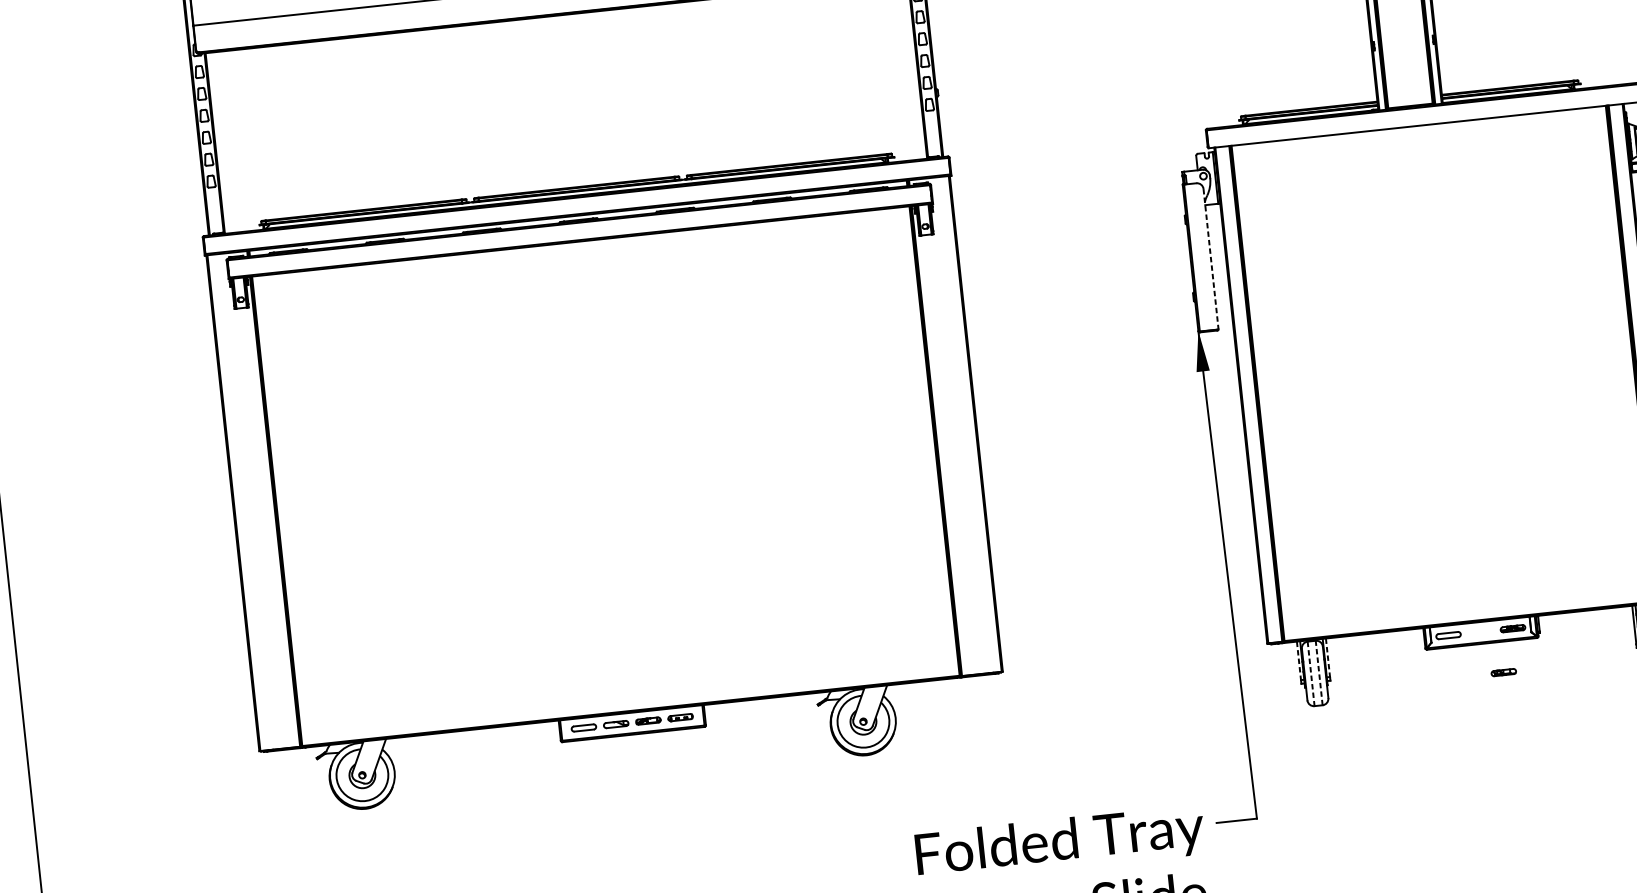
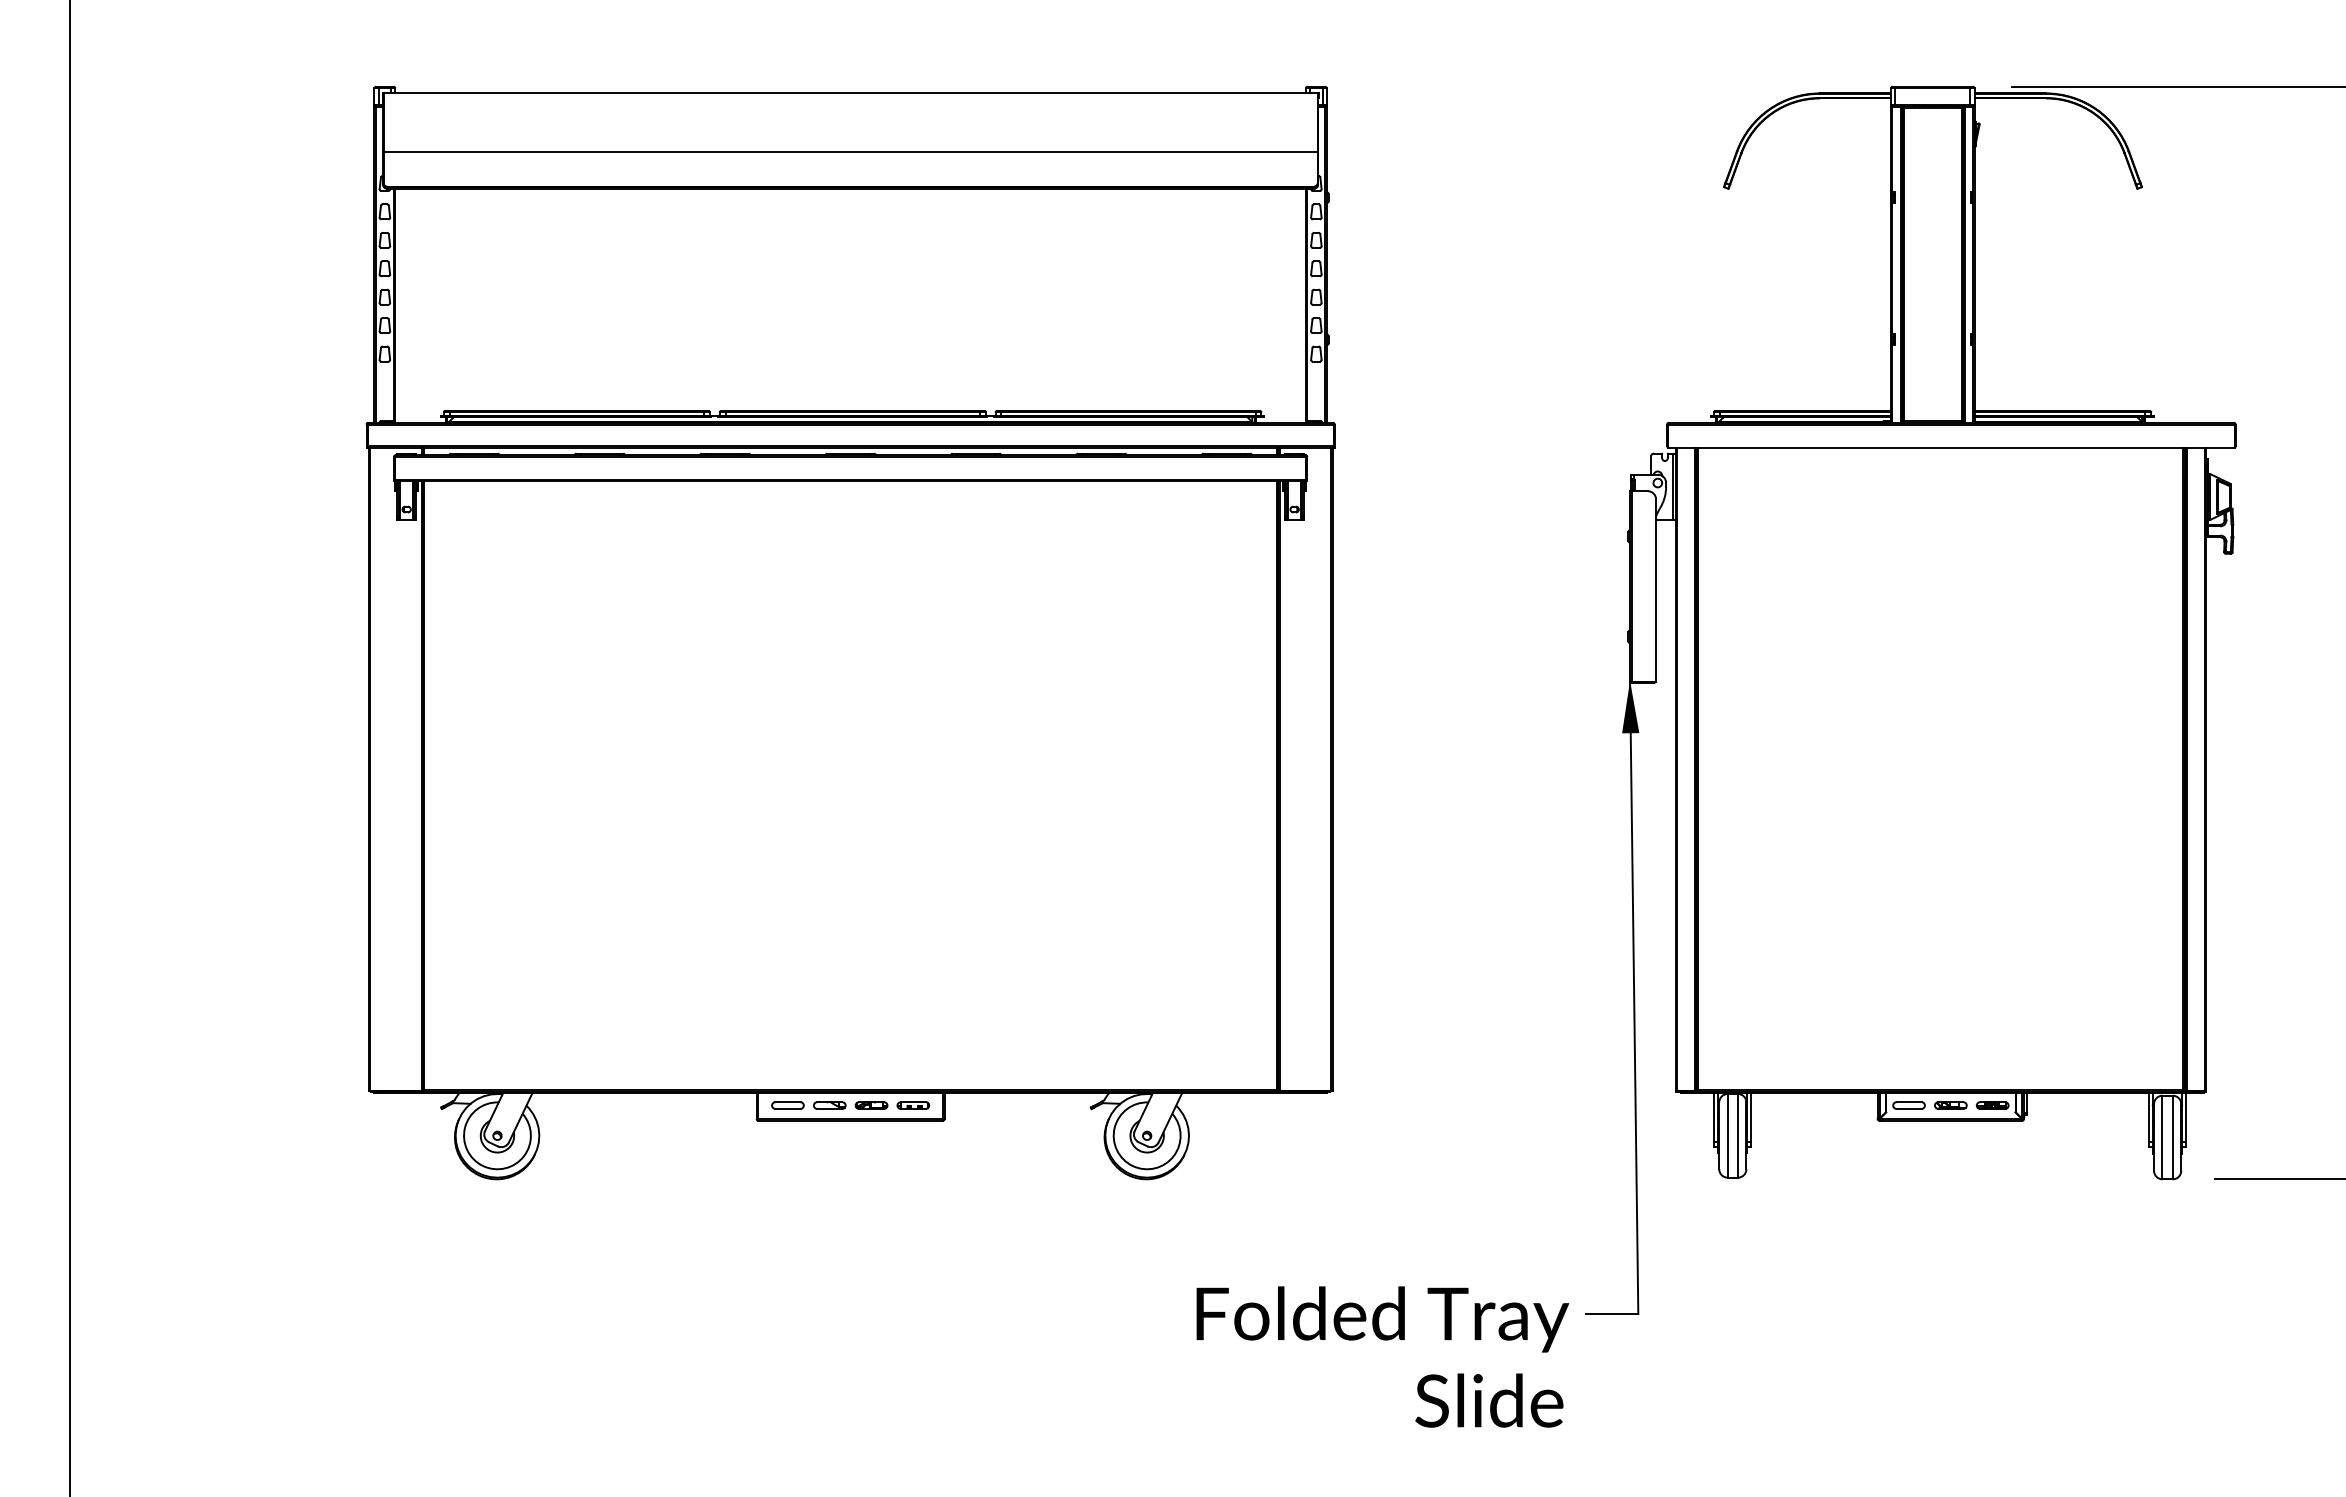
line: (1211, 259) -> (1656, 591), dashed -> solid
line: (1328, 657) -> (1751, 1117), dashed -> solid
line: (1298, 660) -> (1713, 1117), dashed -> solid
line: (1319, 672) -> (1738, 1135), dashed -> solid
part: (1503, 672) -> (1950, 1105), moved
line: (1311, 673) -> (1727, 1135), dashed -> solid

